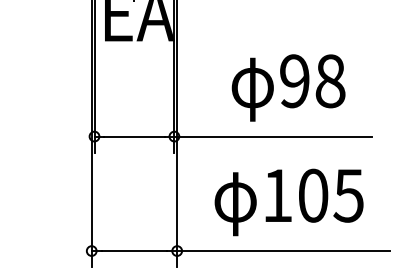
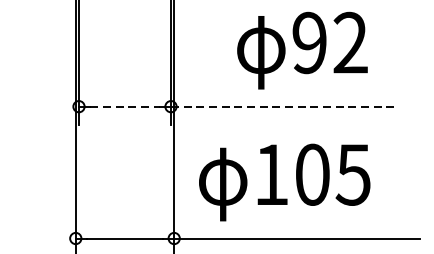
text: (330, 81) -> (350, 43), 98 -> 92
line: (134, 136) -> (125, 106), solid -> dashed
line: (273, 136) -> (285, 106), solid -> dashed
text: (288, 202) -> (283, 182), moved

